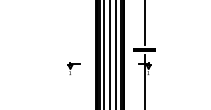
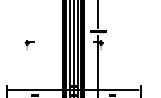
part: (73, 67) -> (29, 44), moved

